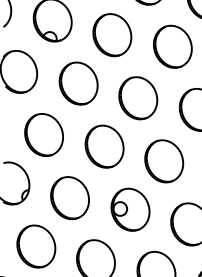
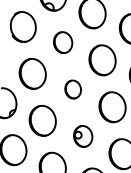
part: (78, 83) -> (63, 42), size x0.7
part: (104, 146) -> (73, 89), size x0.6
part: (130, 209) -> (83, 136), size x0.7

